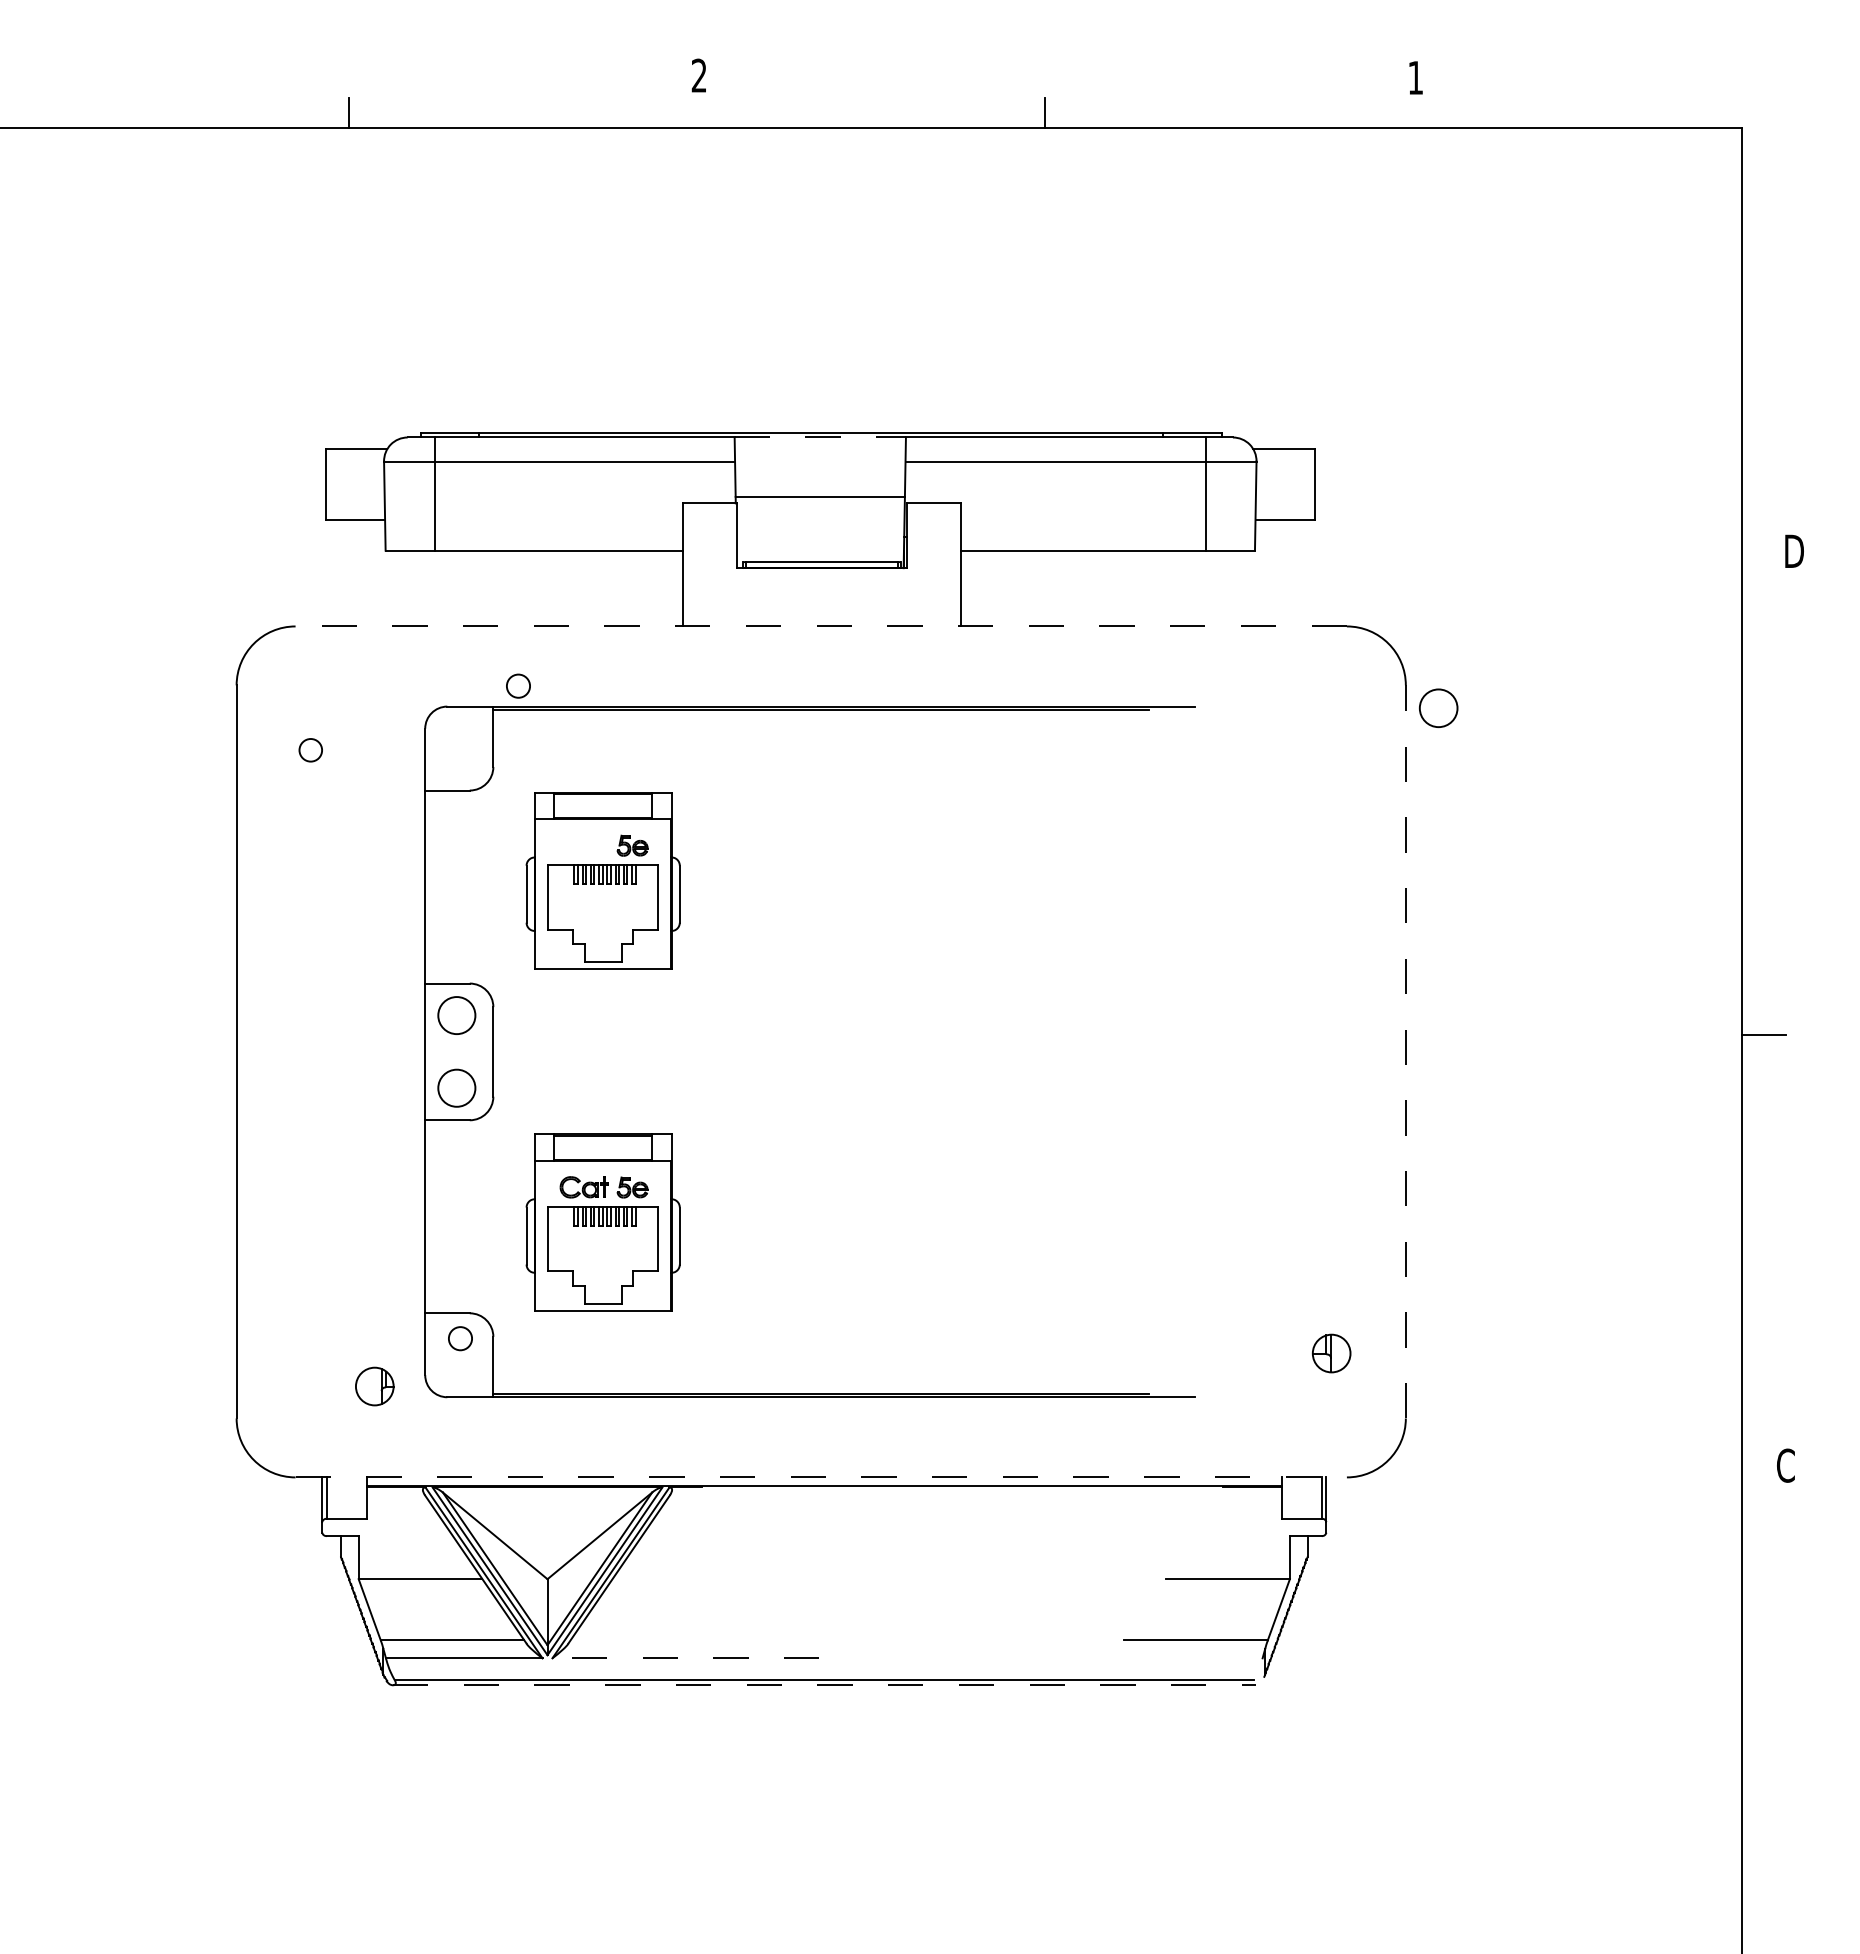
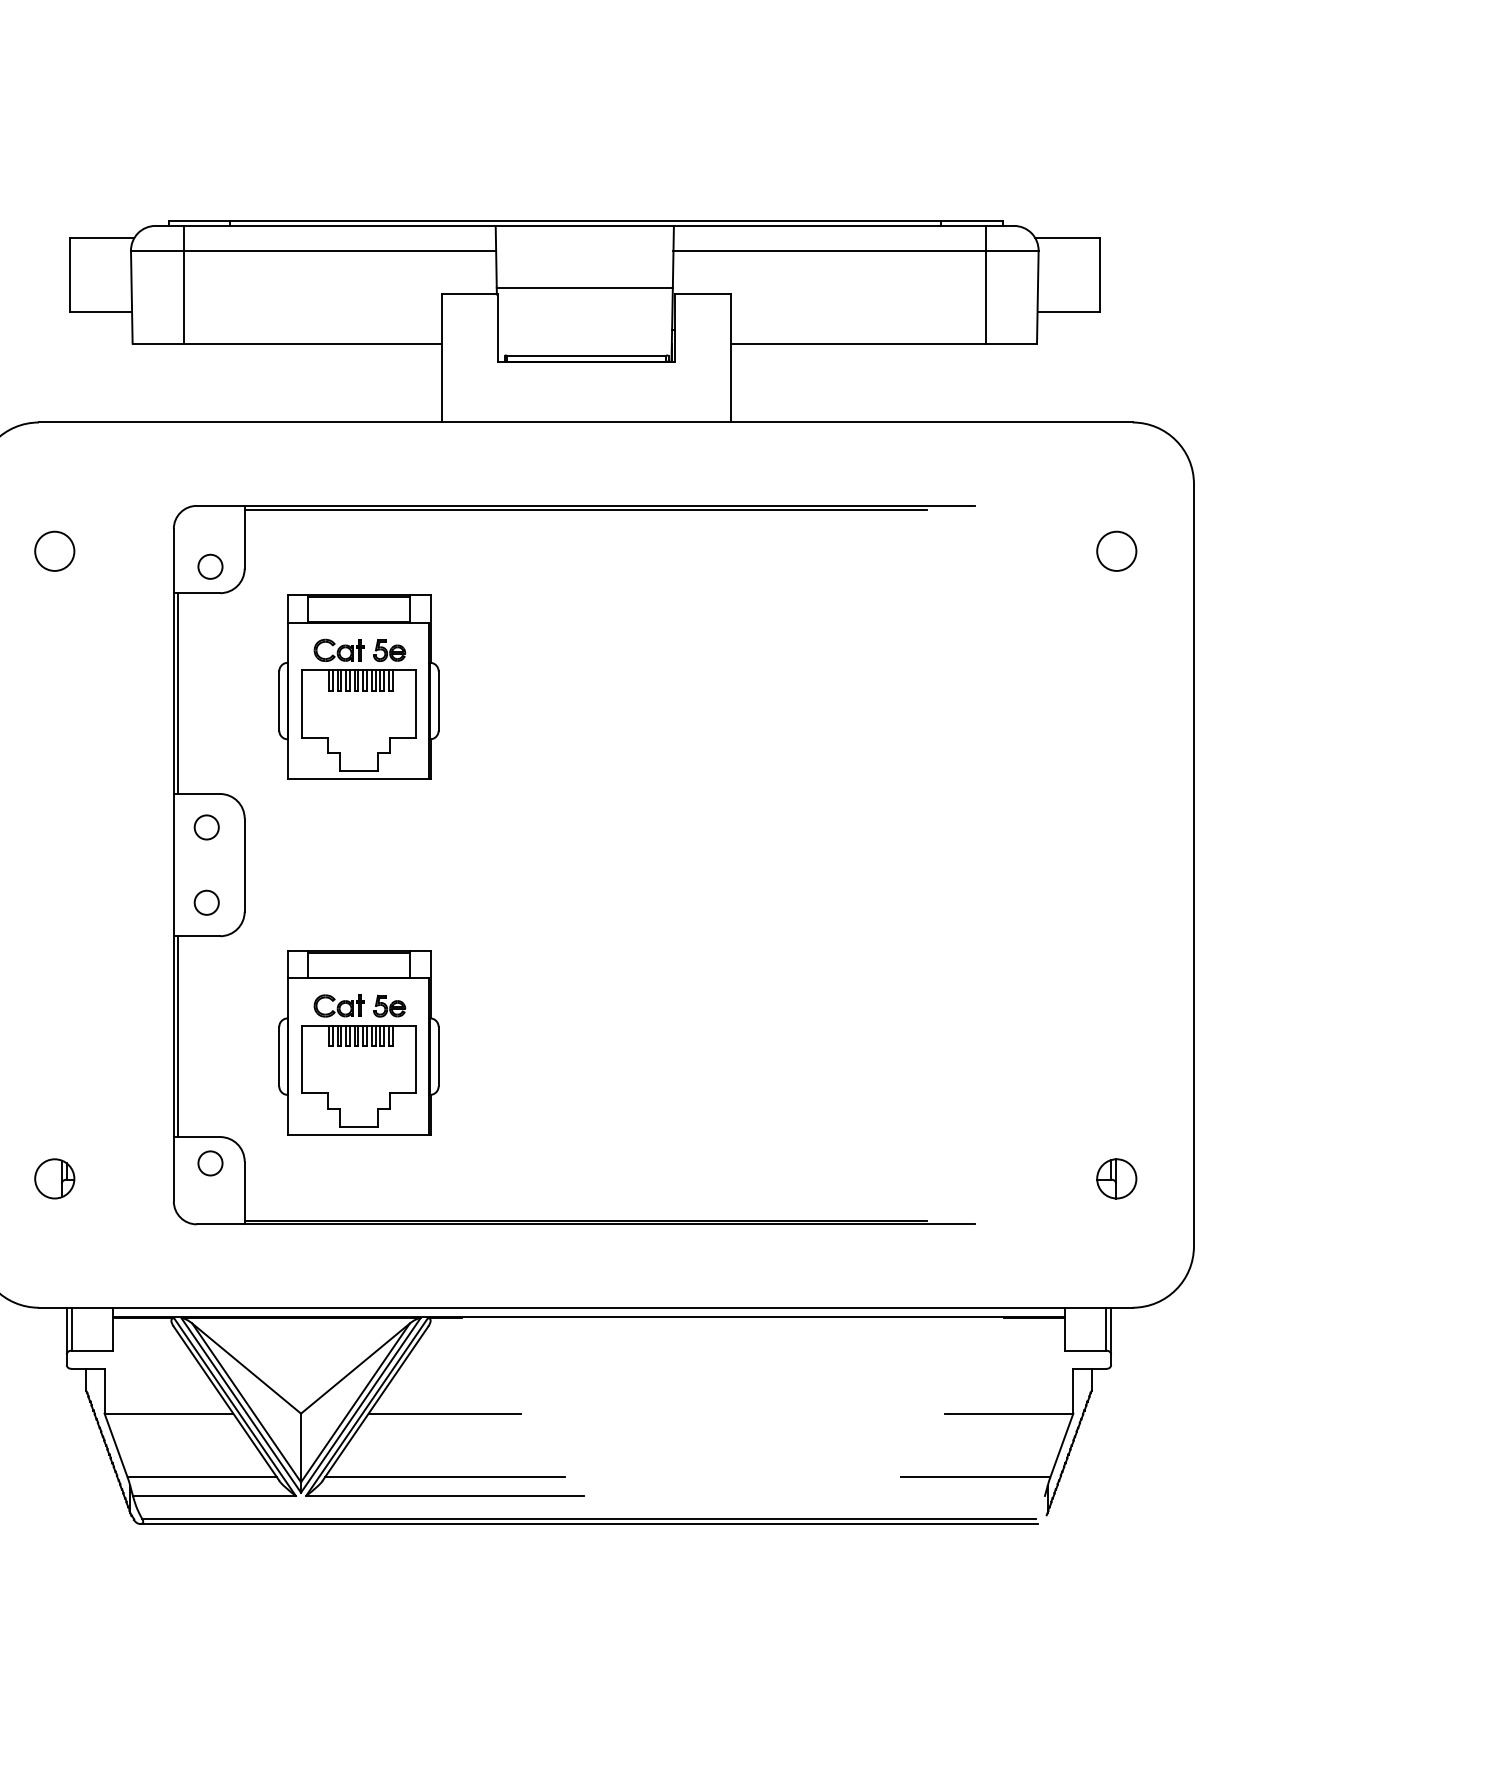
line: (820, 437) -> (585, 225), dashed -> solid
line: (821, 626) -> (586, 422), dashed -> solid
circle: (518, 685) -> (210, 566), moved
circle: (1438, 707) -> (1116, 550), moved
circle: (310, 750) -> (54, 551), size x1.67
part: (583, 845) -> (338, 650), added
line: (429, 886) -> (178, 693), added
circle: (456, 1015) -> (206, 827), size x0.62
line: (1405, 1051) -> (1193, 864), dashed -> solid
circle: (456, 1087) -> (206, 902), size x0.62
line: (429, 1216) -> (178, 1036), added
part: (374, 1386) -> (54, 1178), moved
line: (821, 1477) -> (586, 1307), dashed -> solid
line: (685, 1579) -> (444, 1413), added
line: (685, 1640) -> (444, 1477), added
line: (685, 1658) -> (444, 1496), dashed -> solid
line: (824, 1685) -> (589, 1524), dashed -> solid

